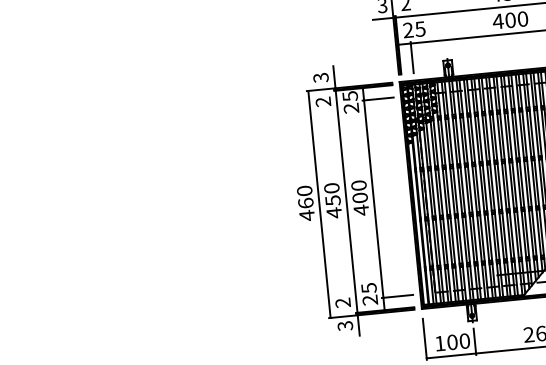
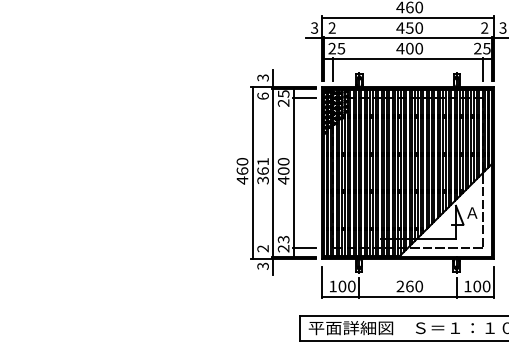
text: (322, 101) -> (262, 95), 2 -> 6
text: (332, 201) -> (262, 171), 450 -> 361
text: (367, 286) -> (282, 238), 25 -> 23

